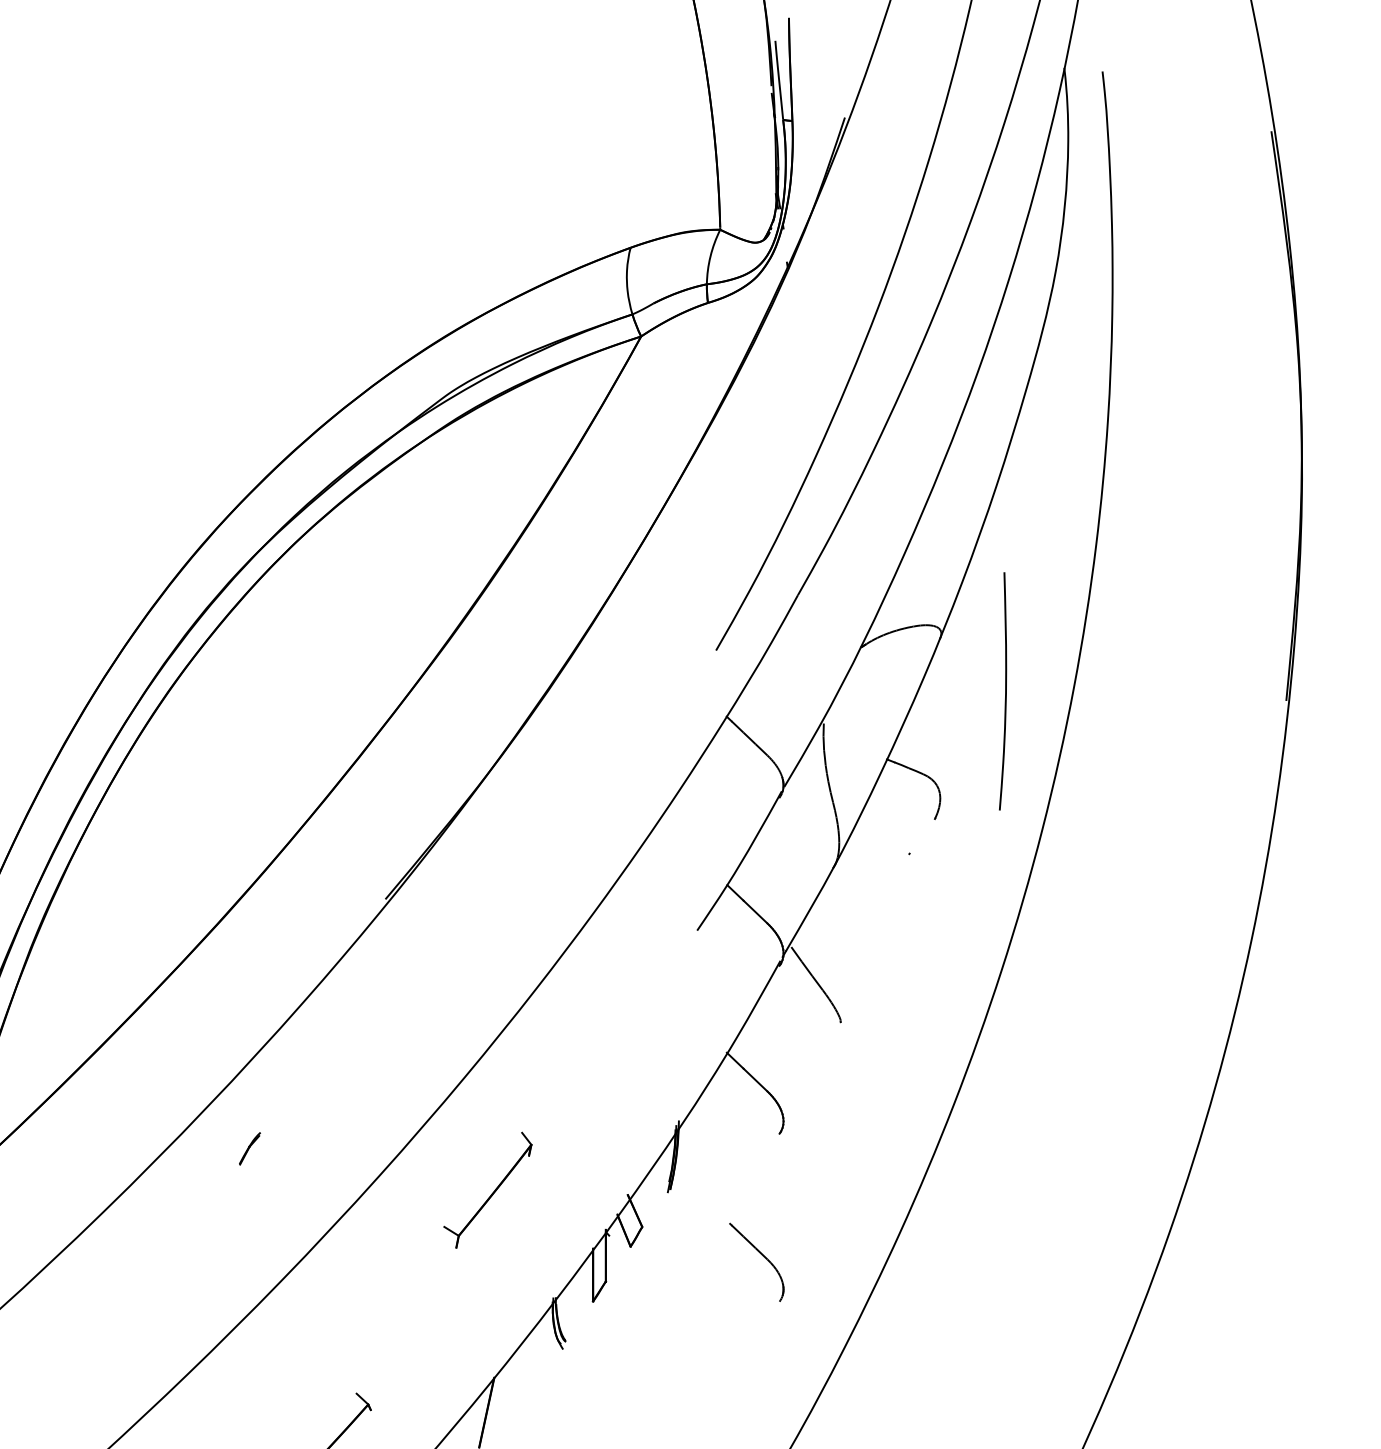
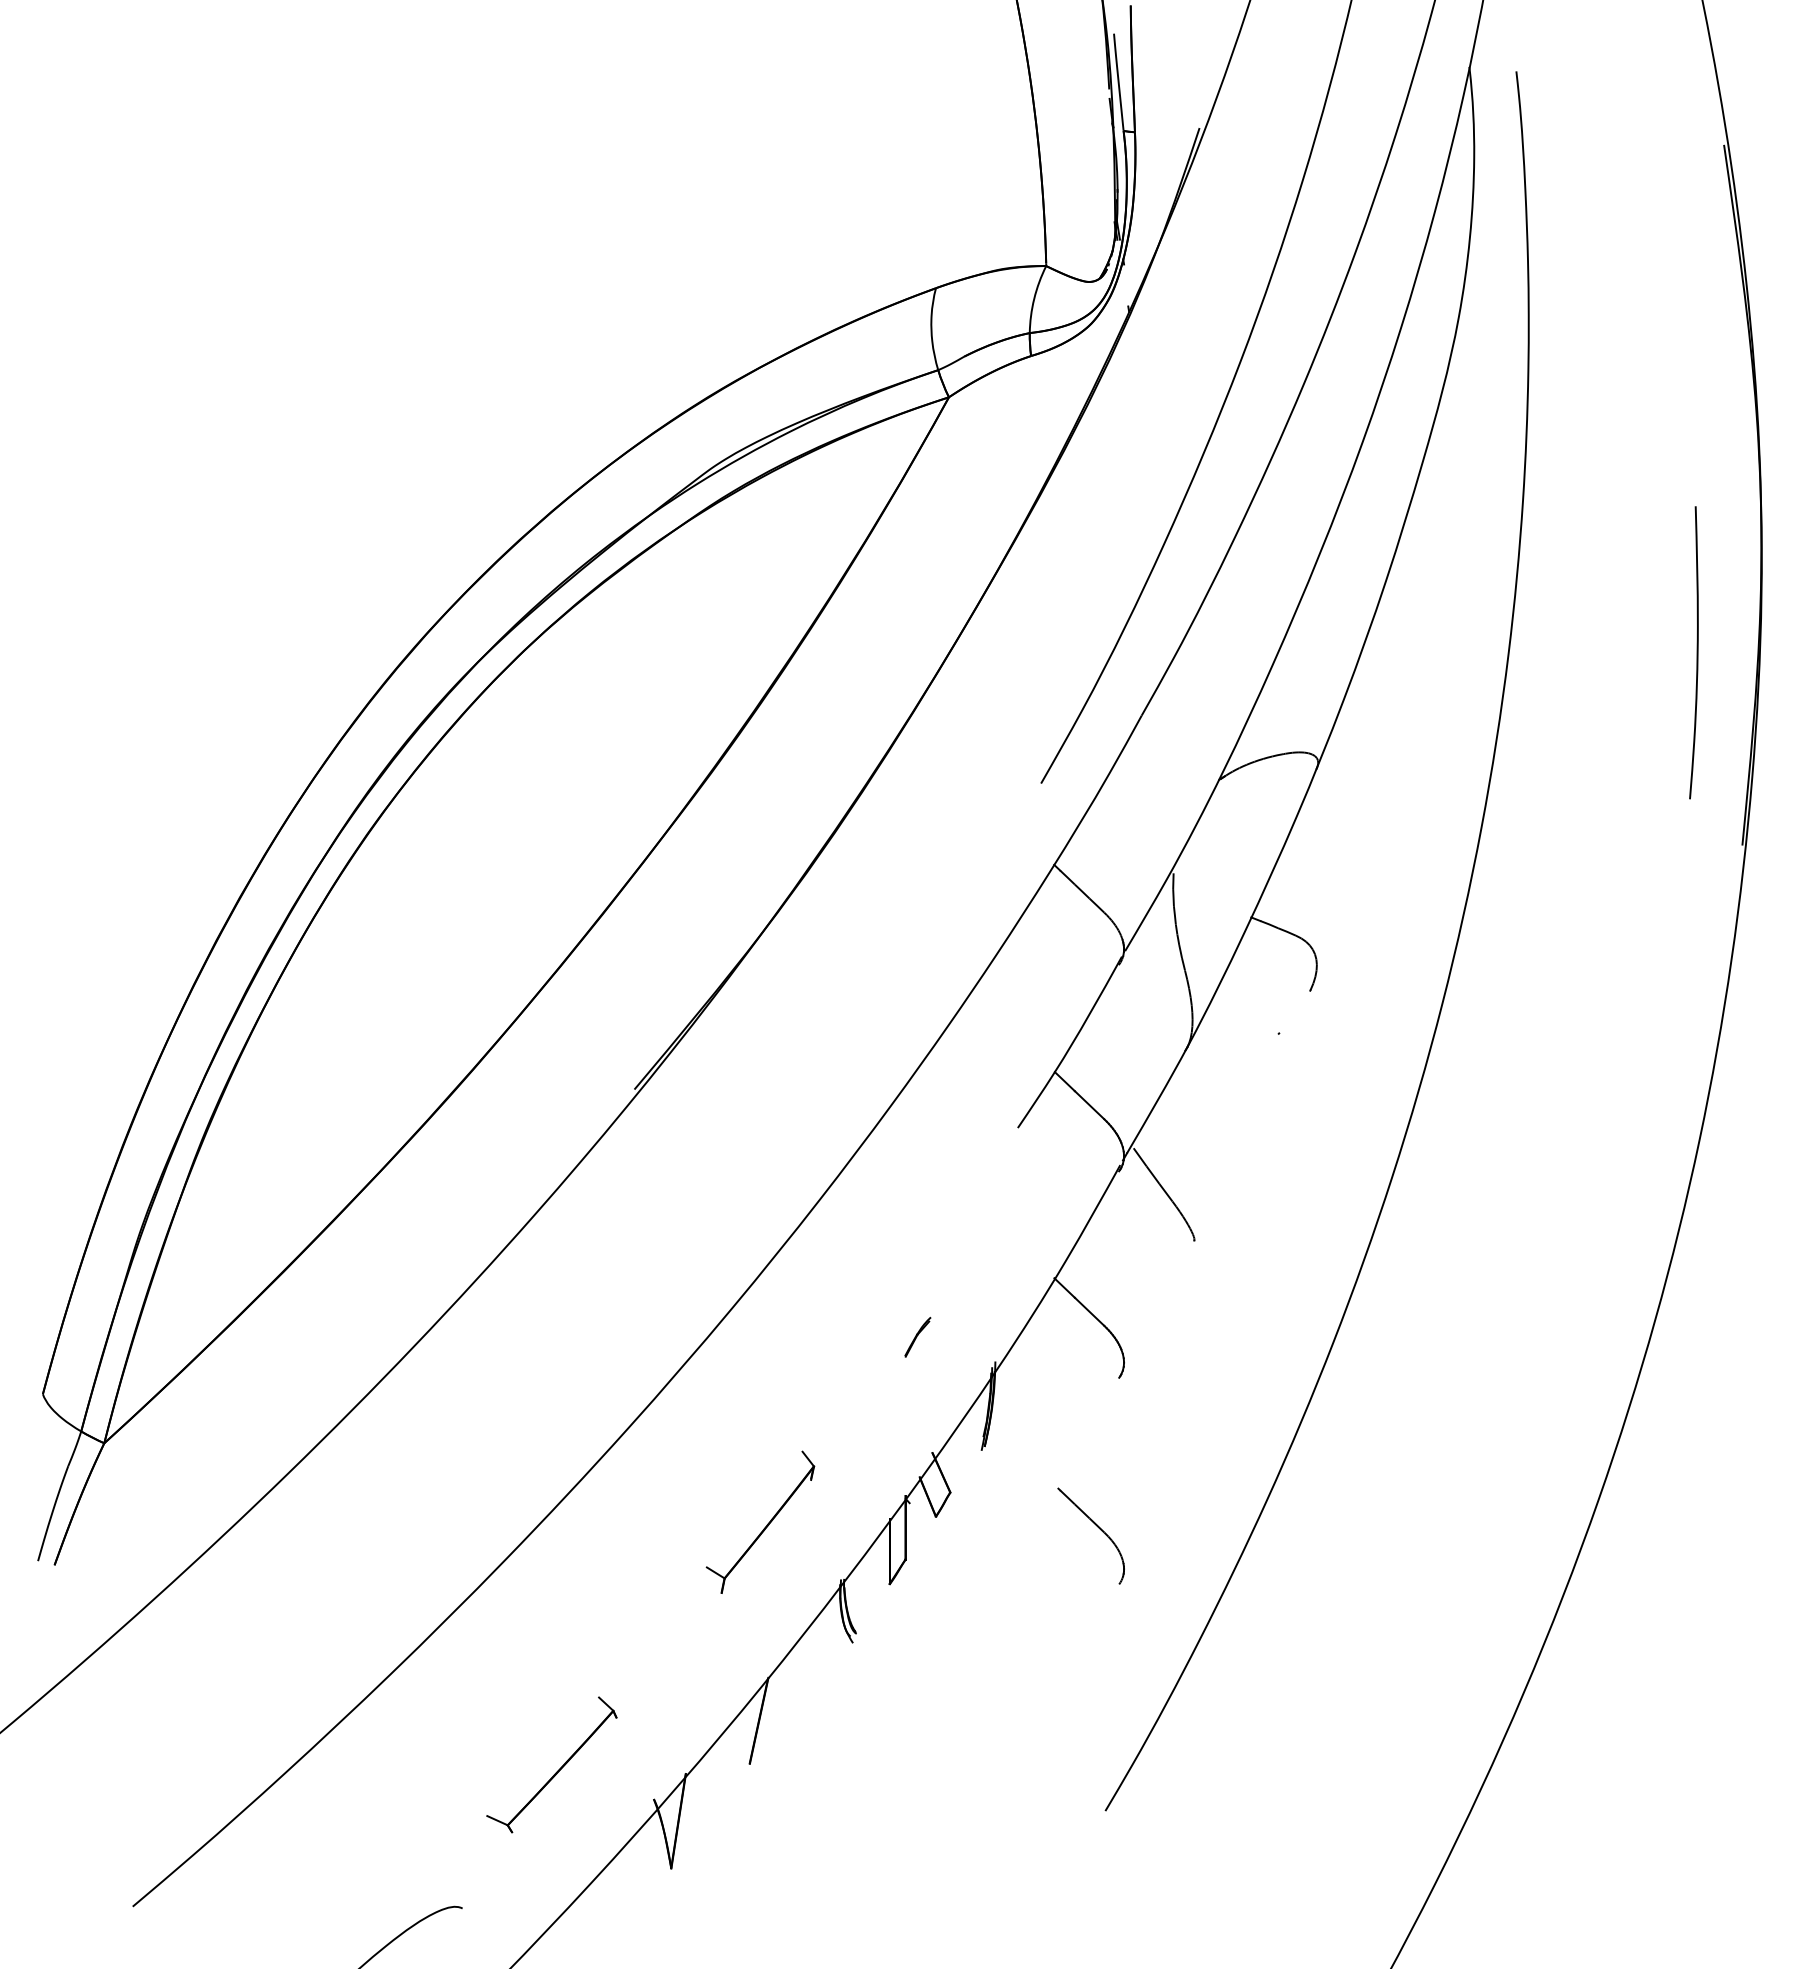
curve: (1005, 691) -> (1696, 652), moved
part: (249, 1148) -> (917, 1336), moved
part: (492, 1193) -> (765, 1526), moved

